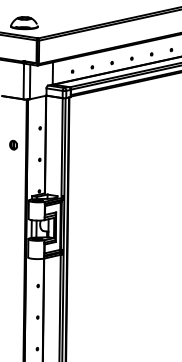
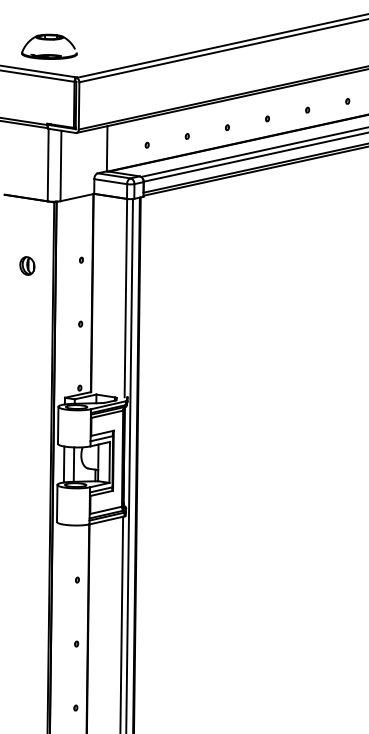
part: (13, 145) -> (27, 266), moved

